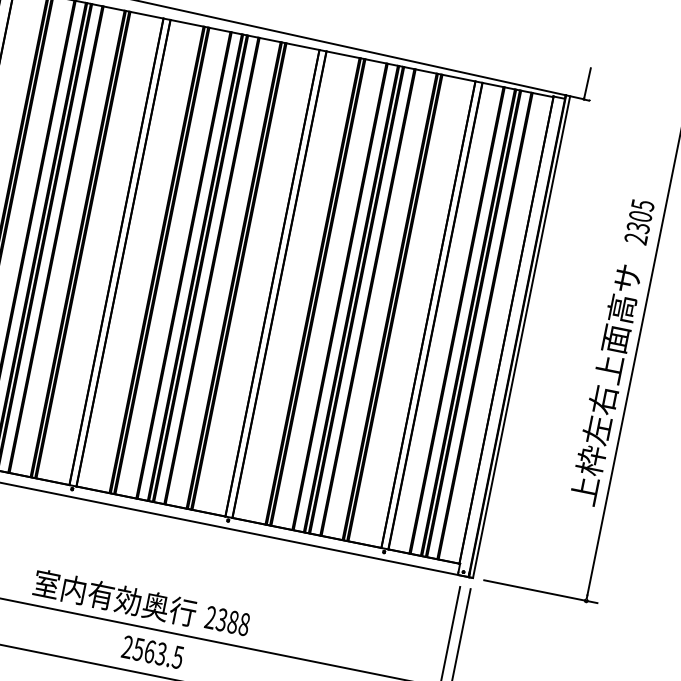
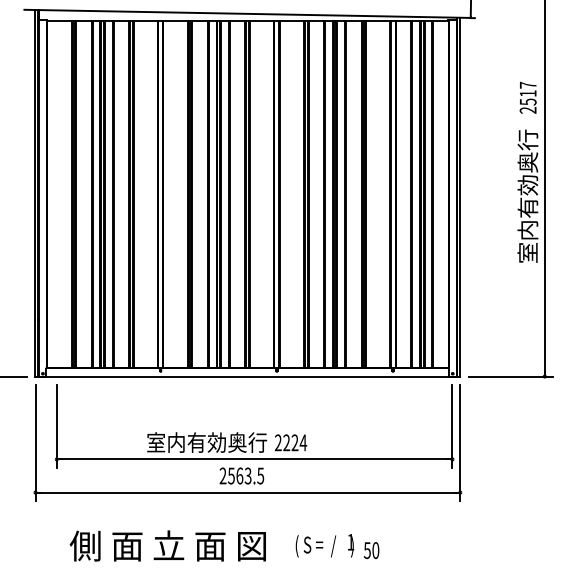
text: (639, 216) -> (527, 93), 2305 -> 2517
text: (605, 383) -> (527, 218), 上枠左右上面高サ -> 室内有効奥行
text: (233, 621) -> (295, 442), 2388 -> 2224

